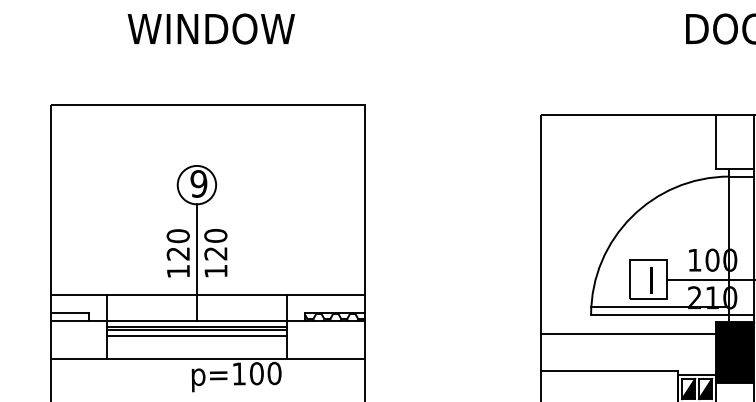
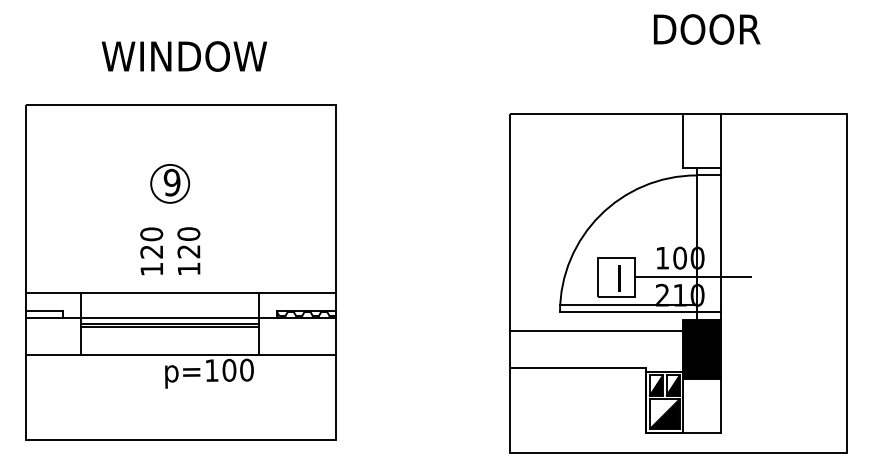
text: (210, 29) -> (183, 56), moved
line: (197, 262) -> (170, 260), removed
line: (196, 336) -> (169, 333), removed

